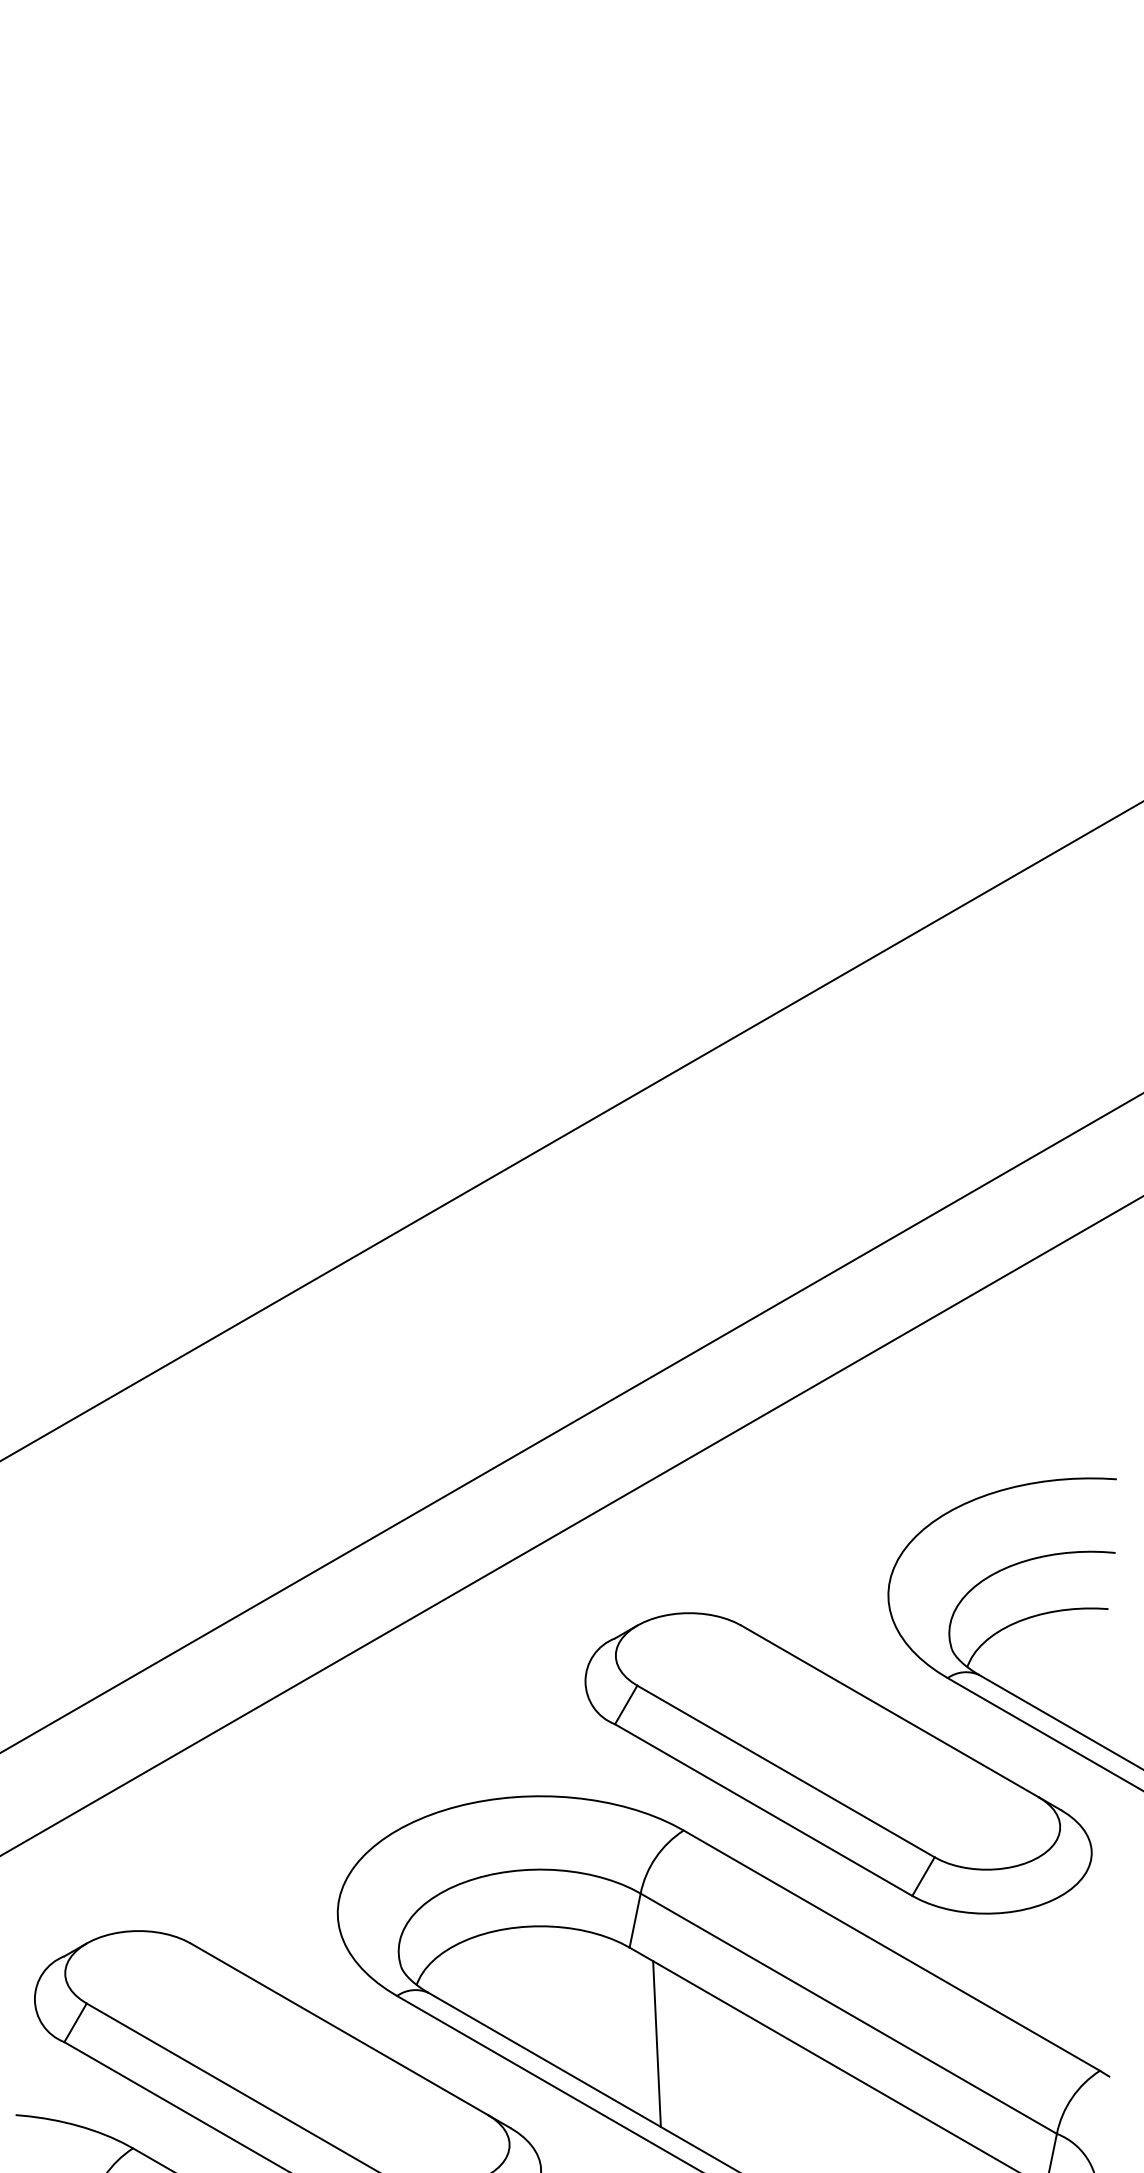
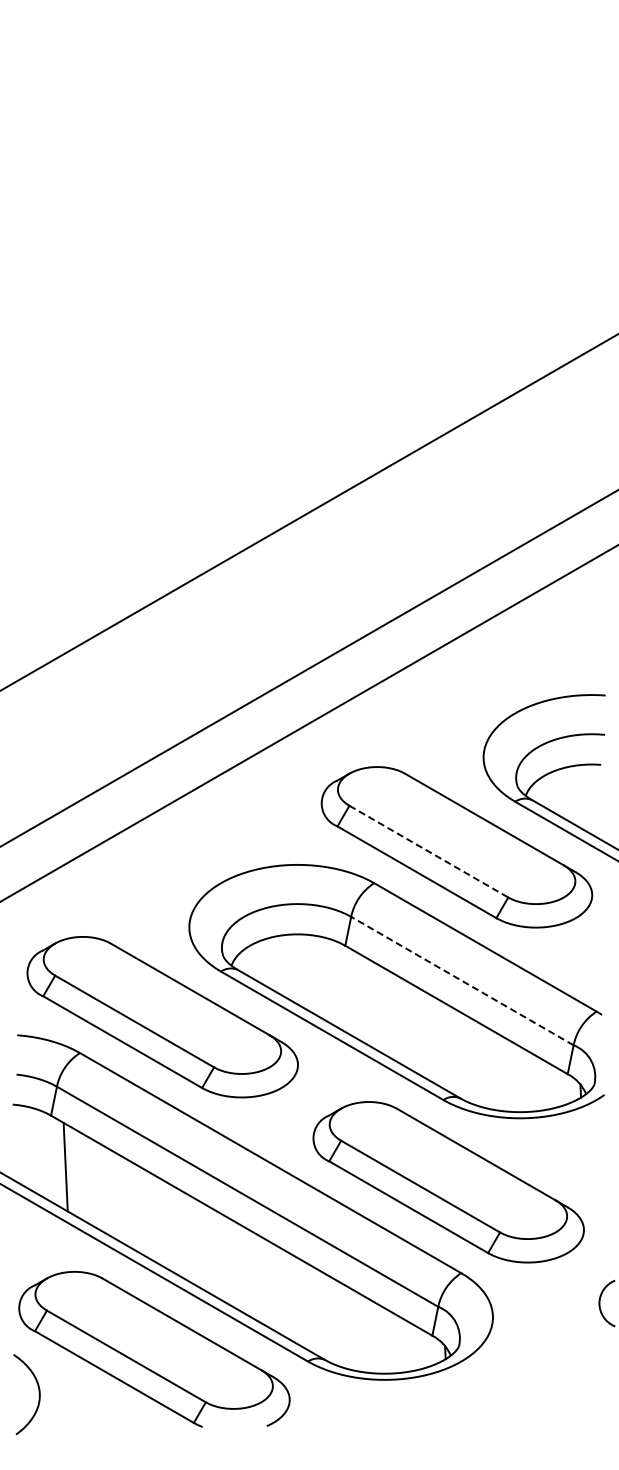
line: (785, 1771) -> (428, 851), solid -> dashed
line: (847, 2012) -> (461, 980), solid -> dashed
line: (656, 2044) -> (359, 997), removed

